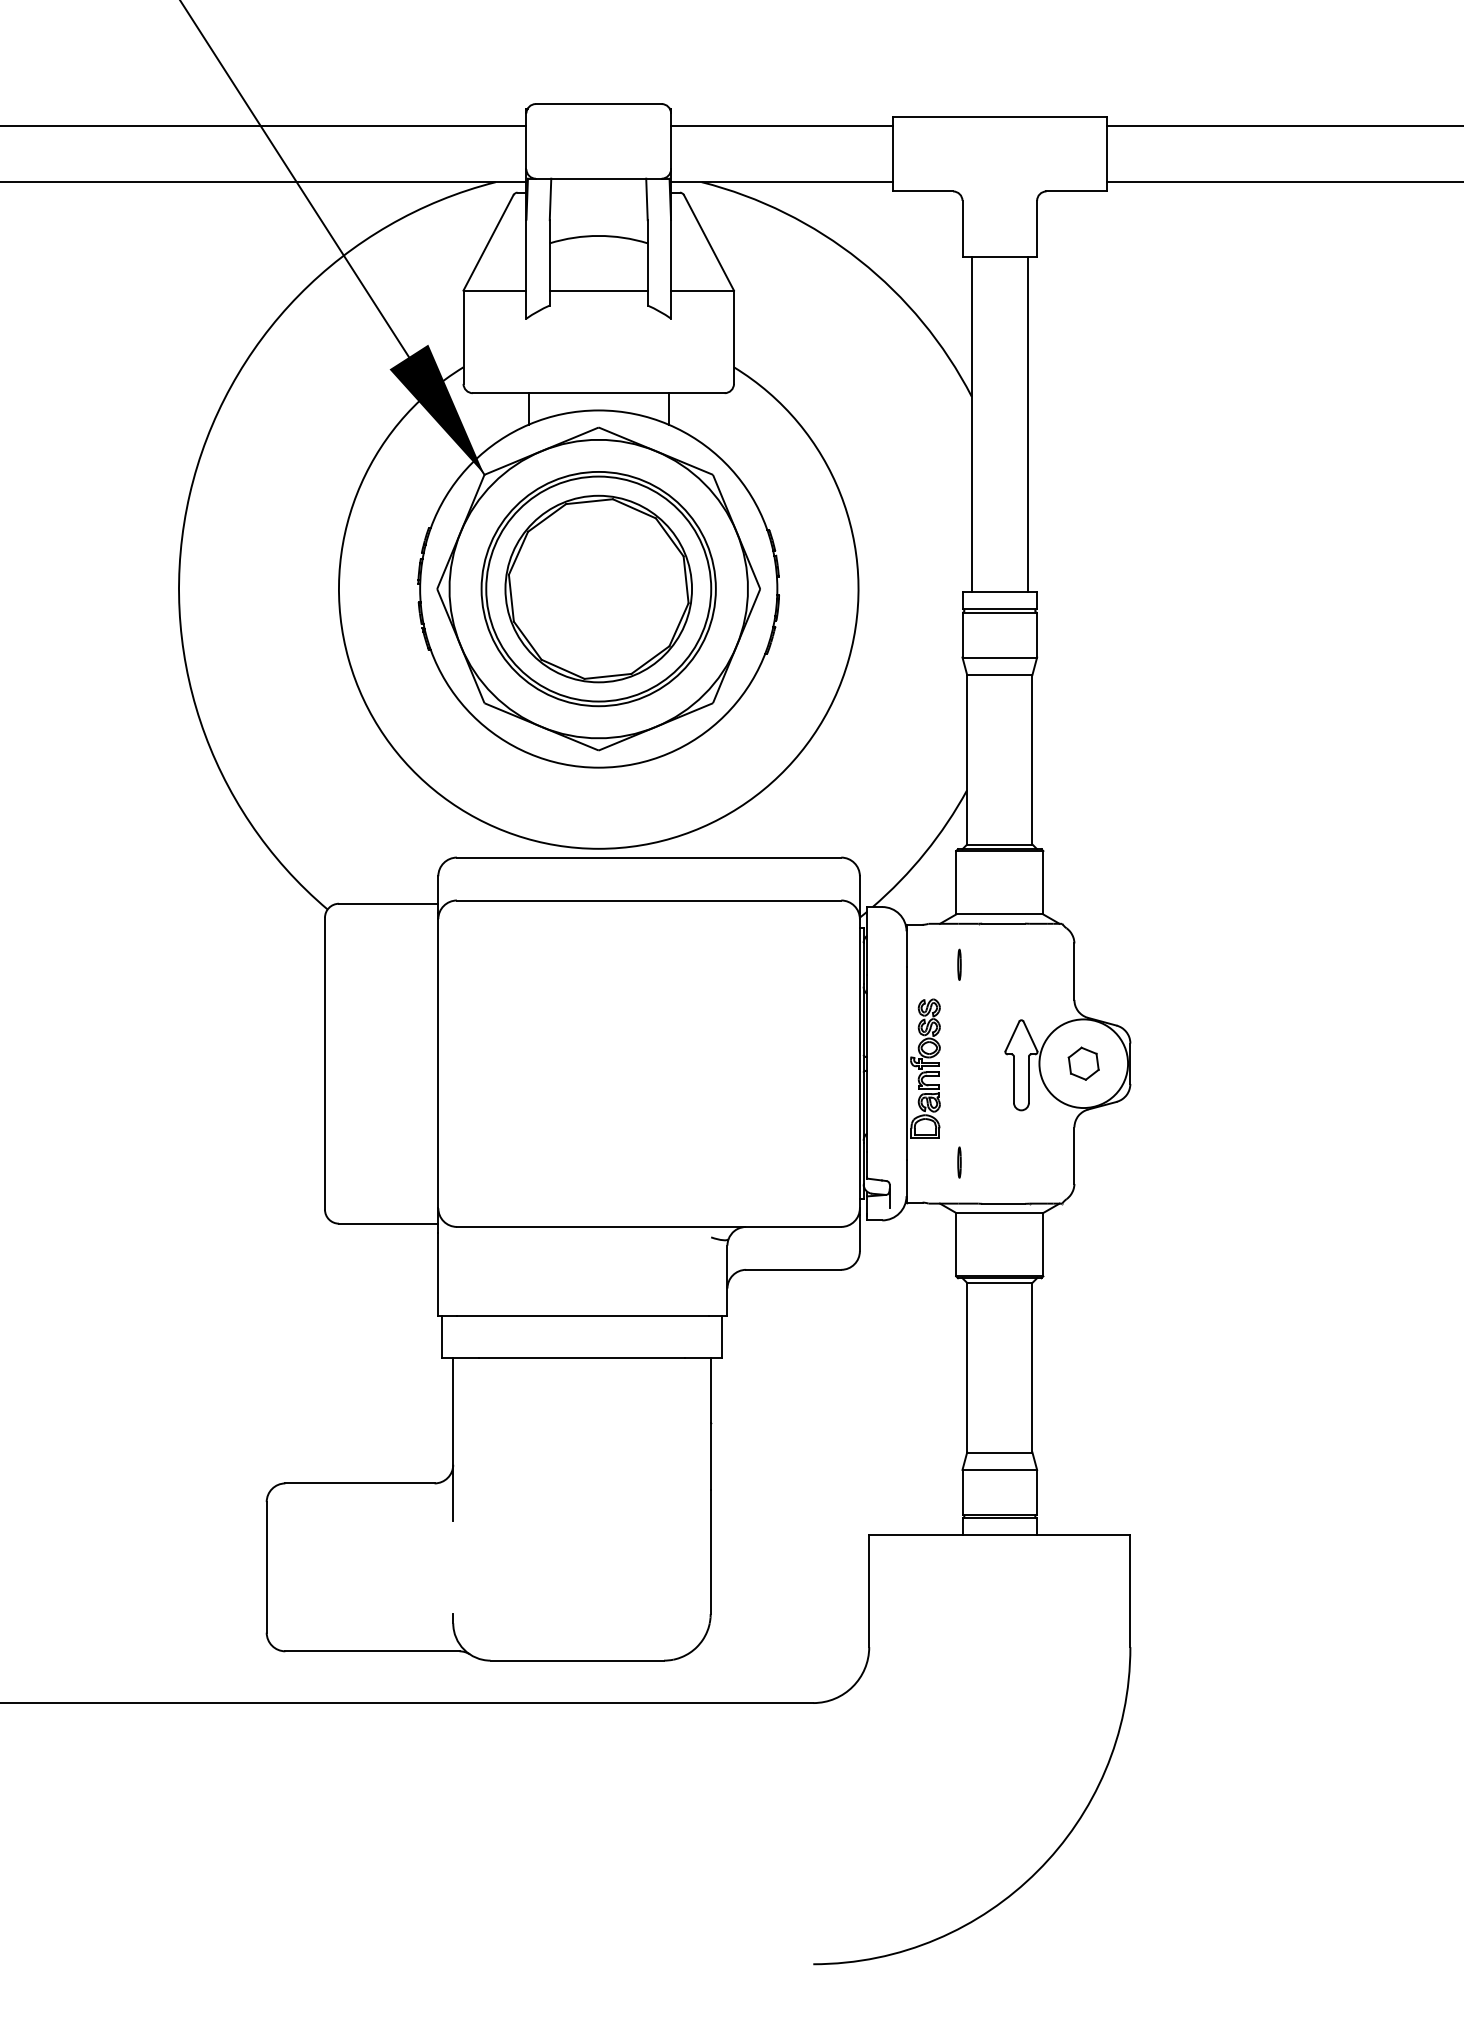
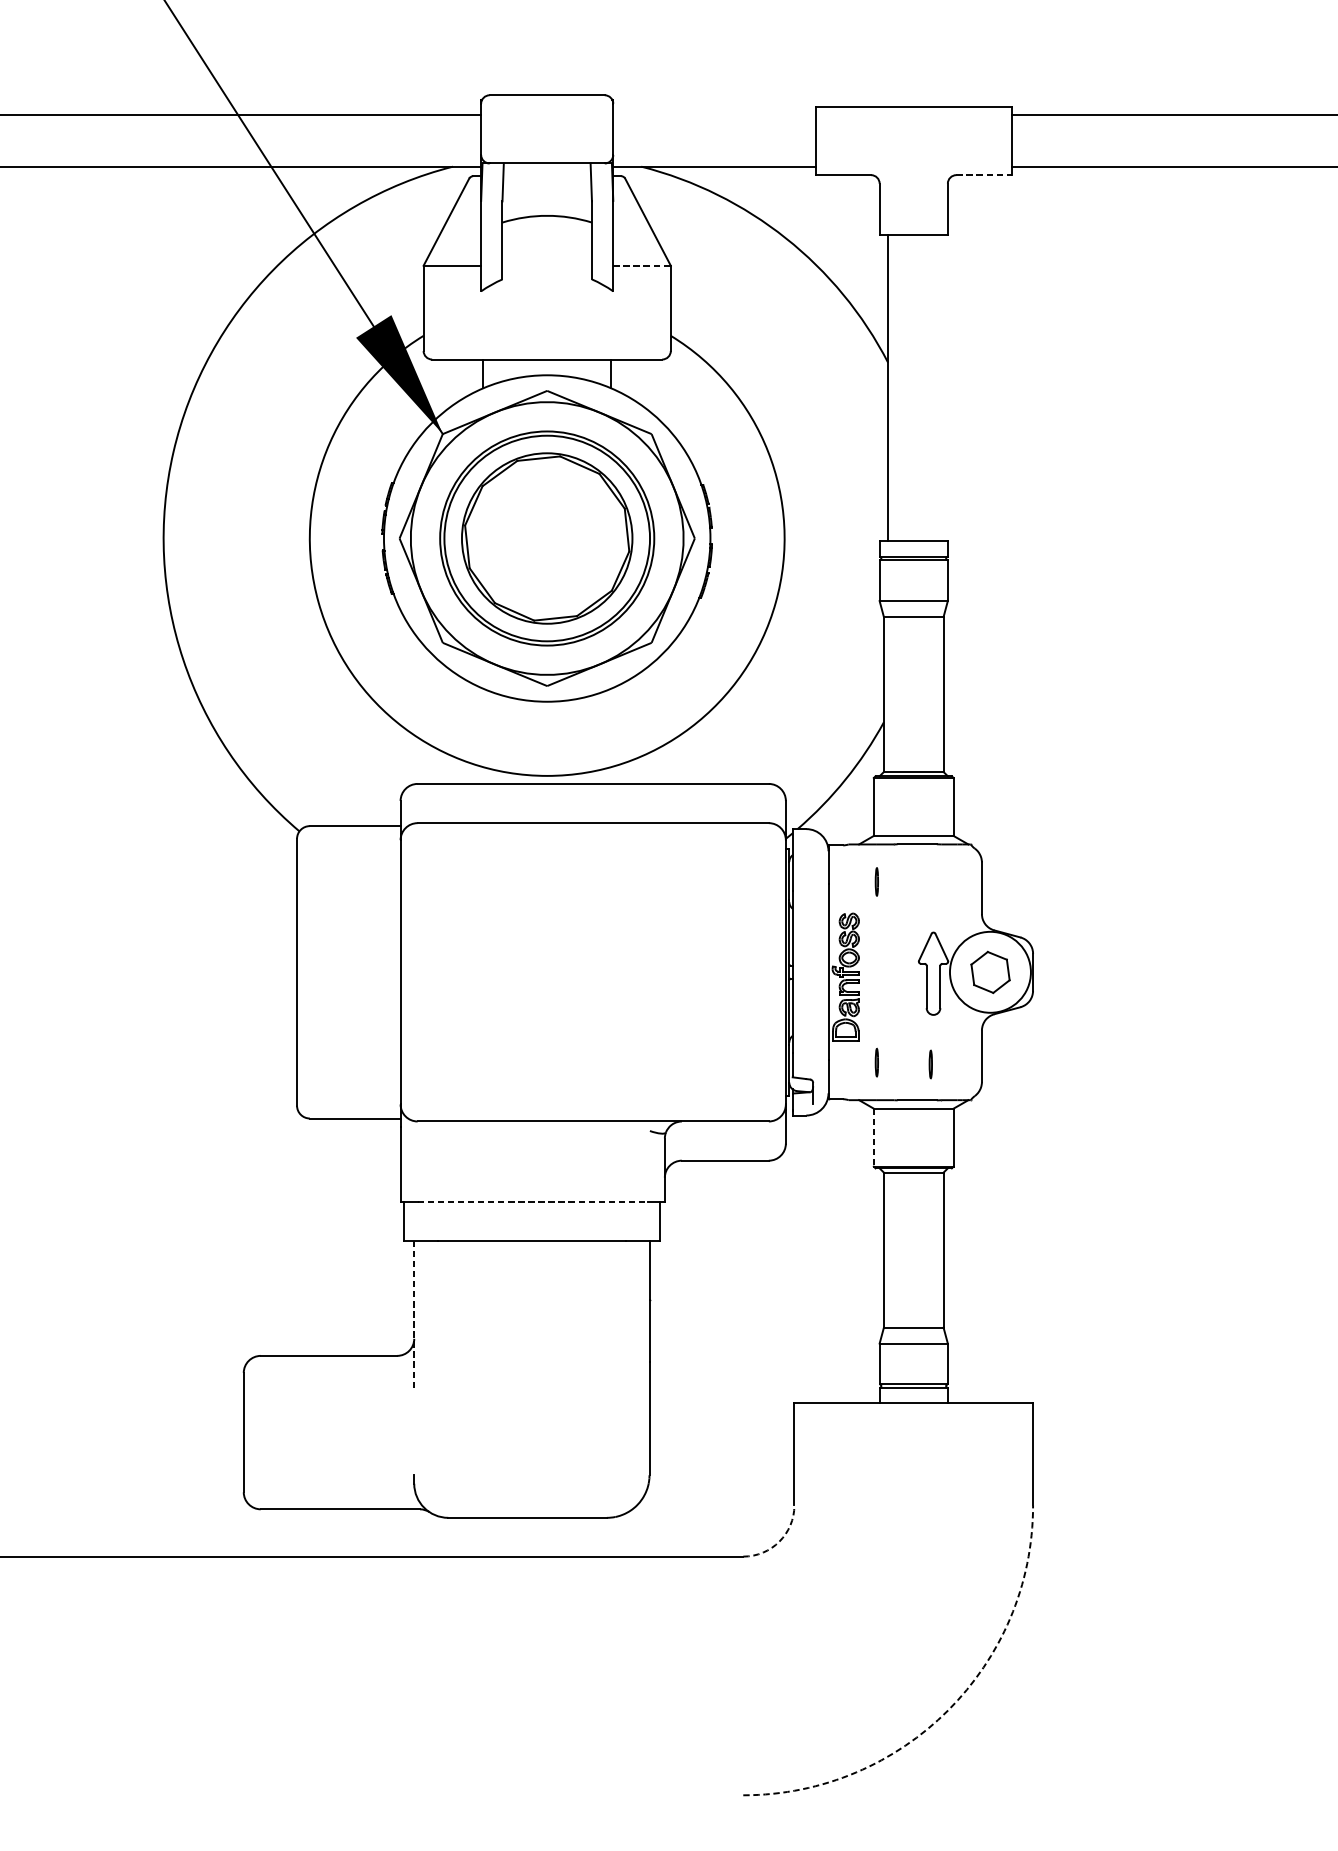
line: (781, 126) -> (714, 115), removed
line: (1077, 191) -> (984, 175), solid -> dashed
line: (598, 290) -> (546, 265), removed
line: (703, 290) -> (642, 265), solid -> dashed
line: (1027, 424) -> (939, 388), removed
part: (1083, 1063) -> (990, 972), size x1.4
line: (1018, 1164) -> (930, 1064), added
line: (956, 1244) -> (874, 1137), solid -> dashed
line: (582, 1315) -> (532, 1202), solid -> dashed
line: (453, 1439) -> (414, 1315), solid -> dashed
arc: (852, 1686) -> (779, 1541), solid -> dashed
arc: (1037, 1871) -> (948, 1710), solid -> dashed

